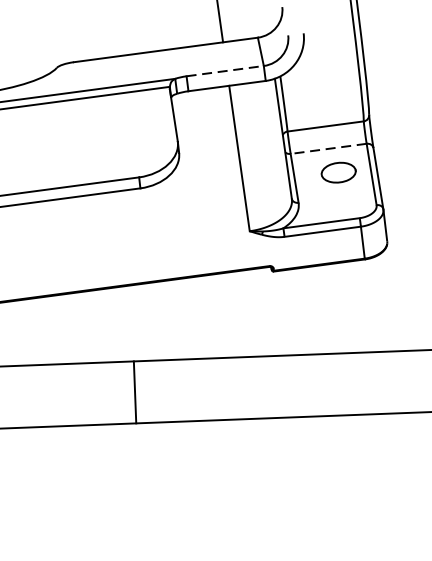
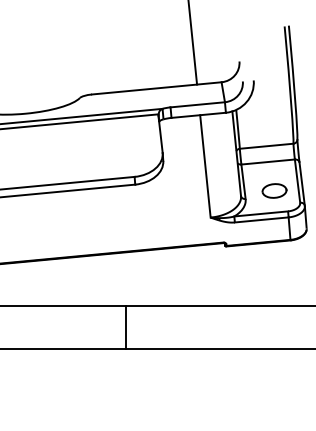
line: (226, 70) -> (198, 104), dashed -> solid
line: (329, 149) -> (268, 162), dashed -> solid
part: (338, 171) -> (274, 190), moved

